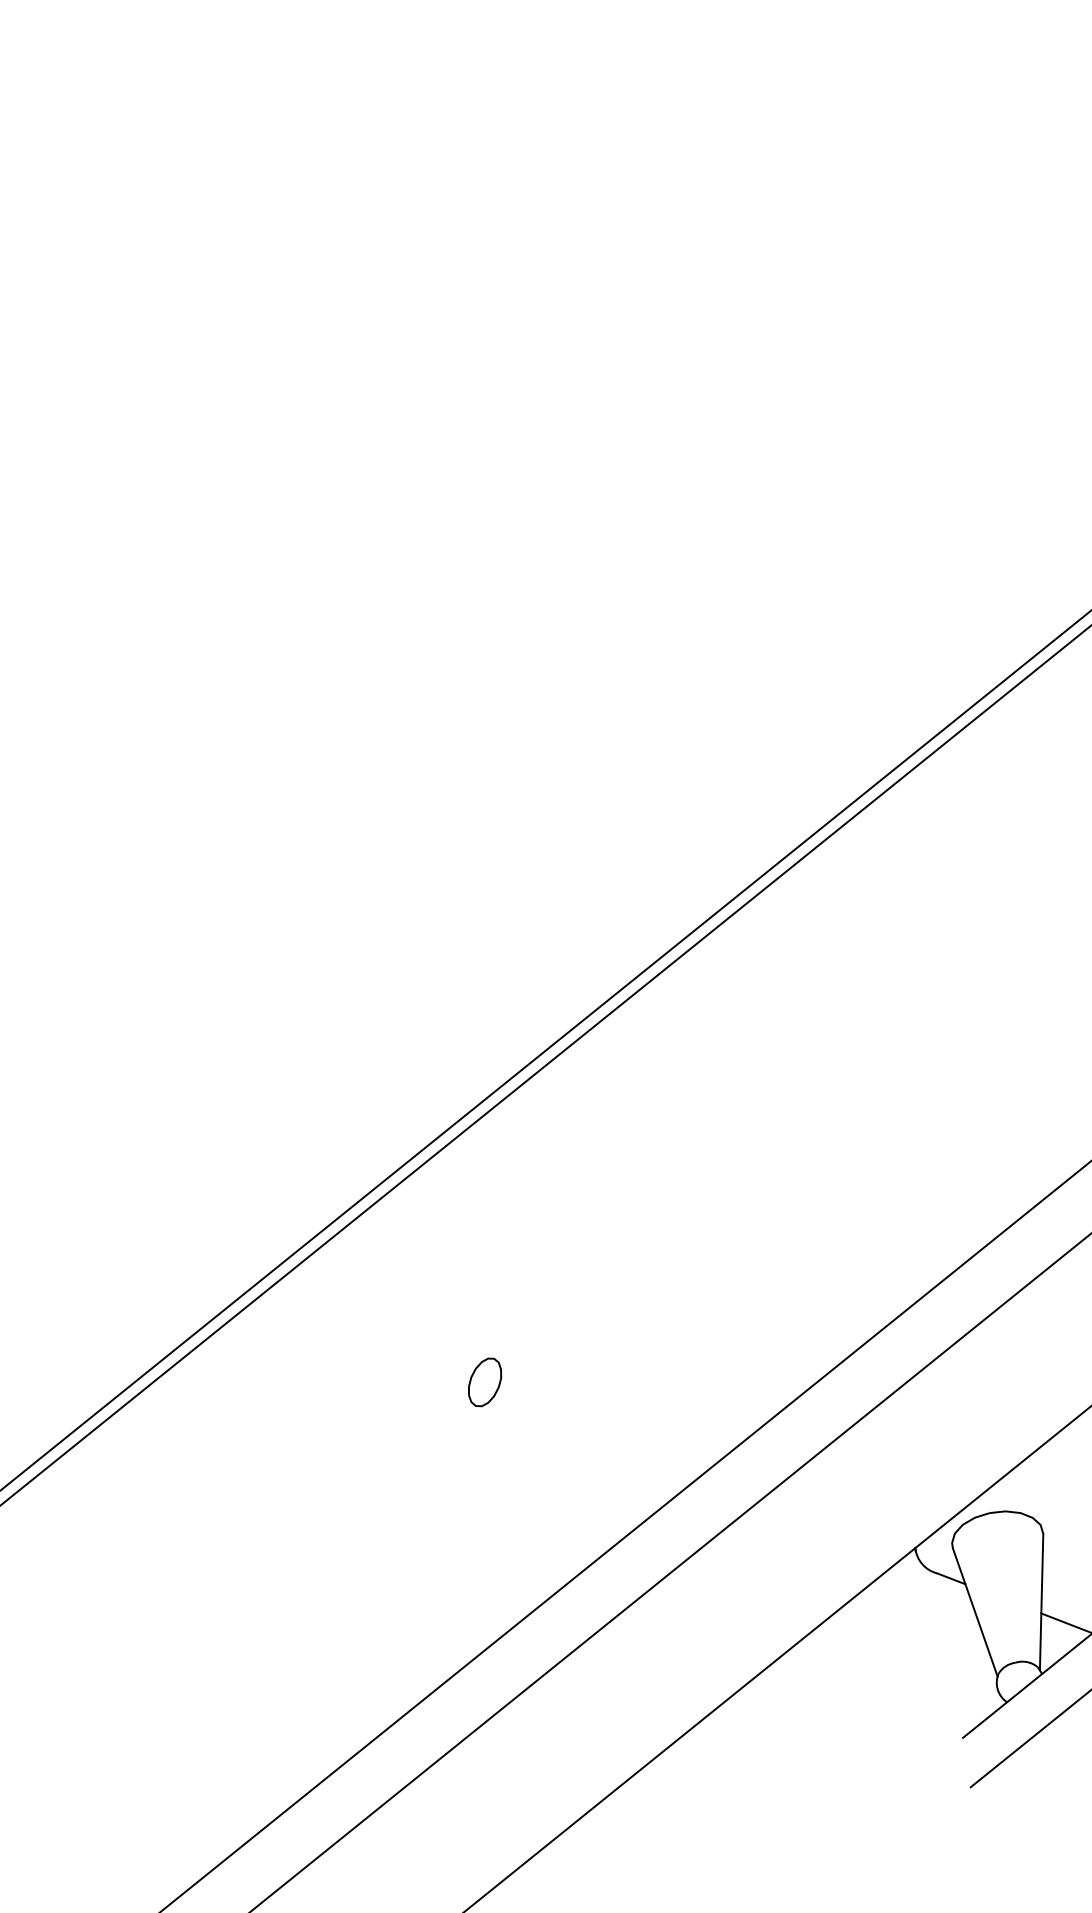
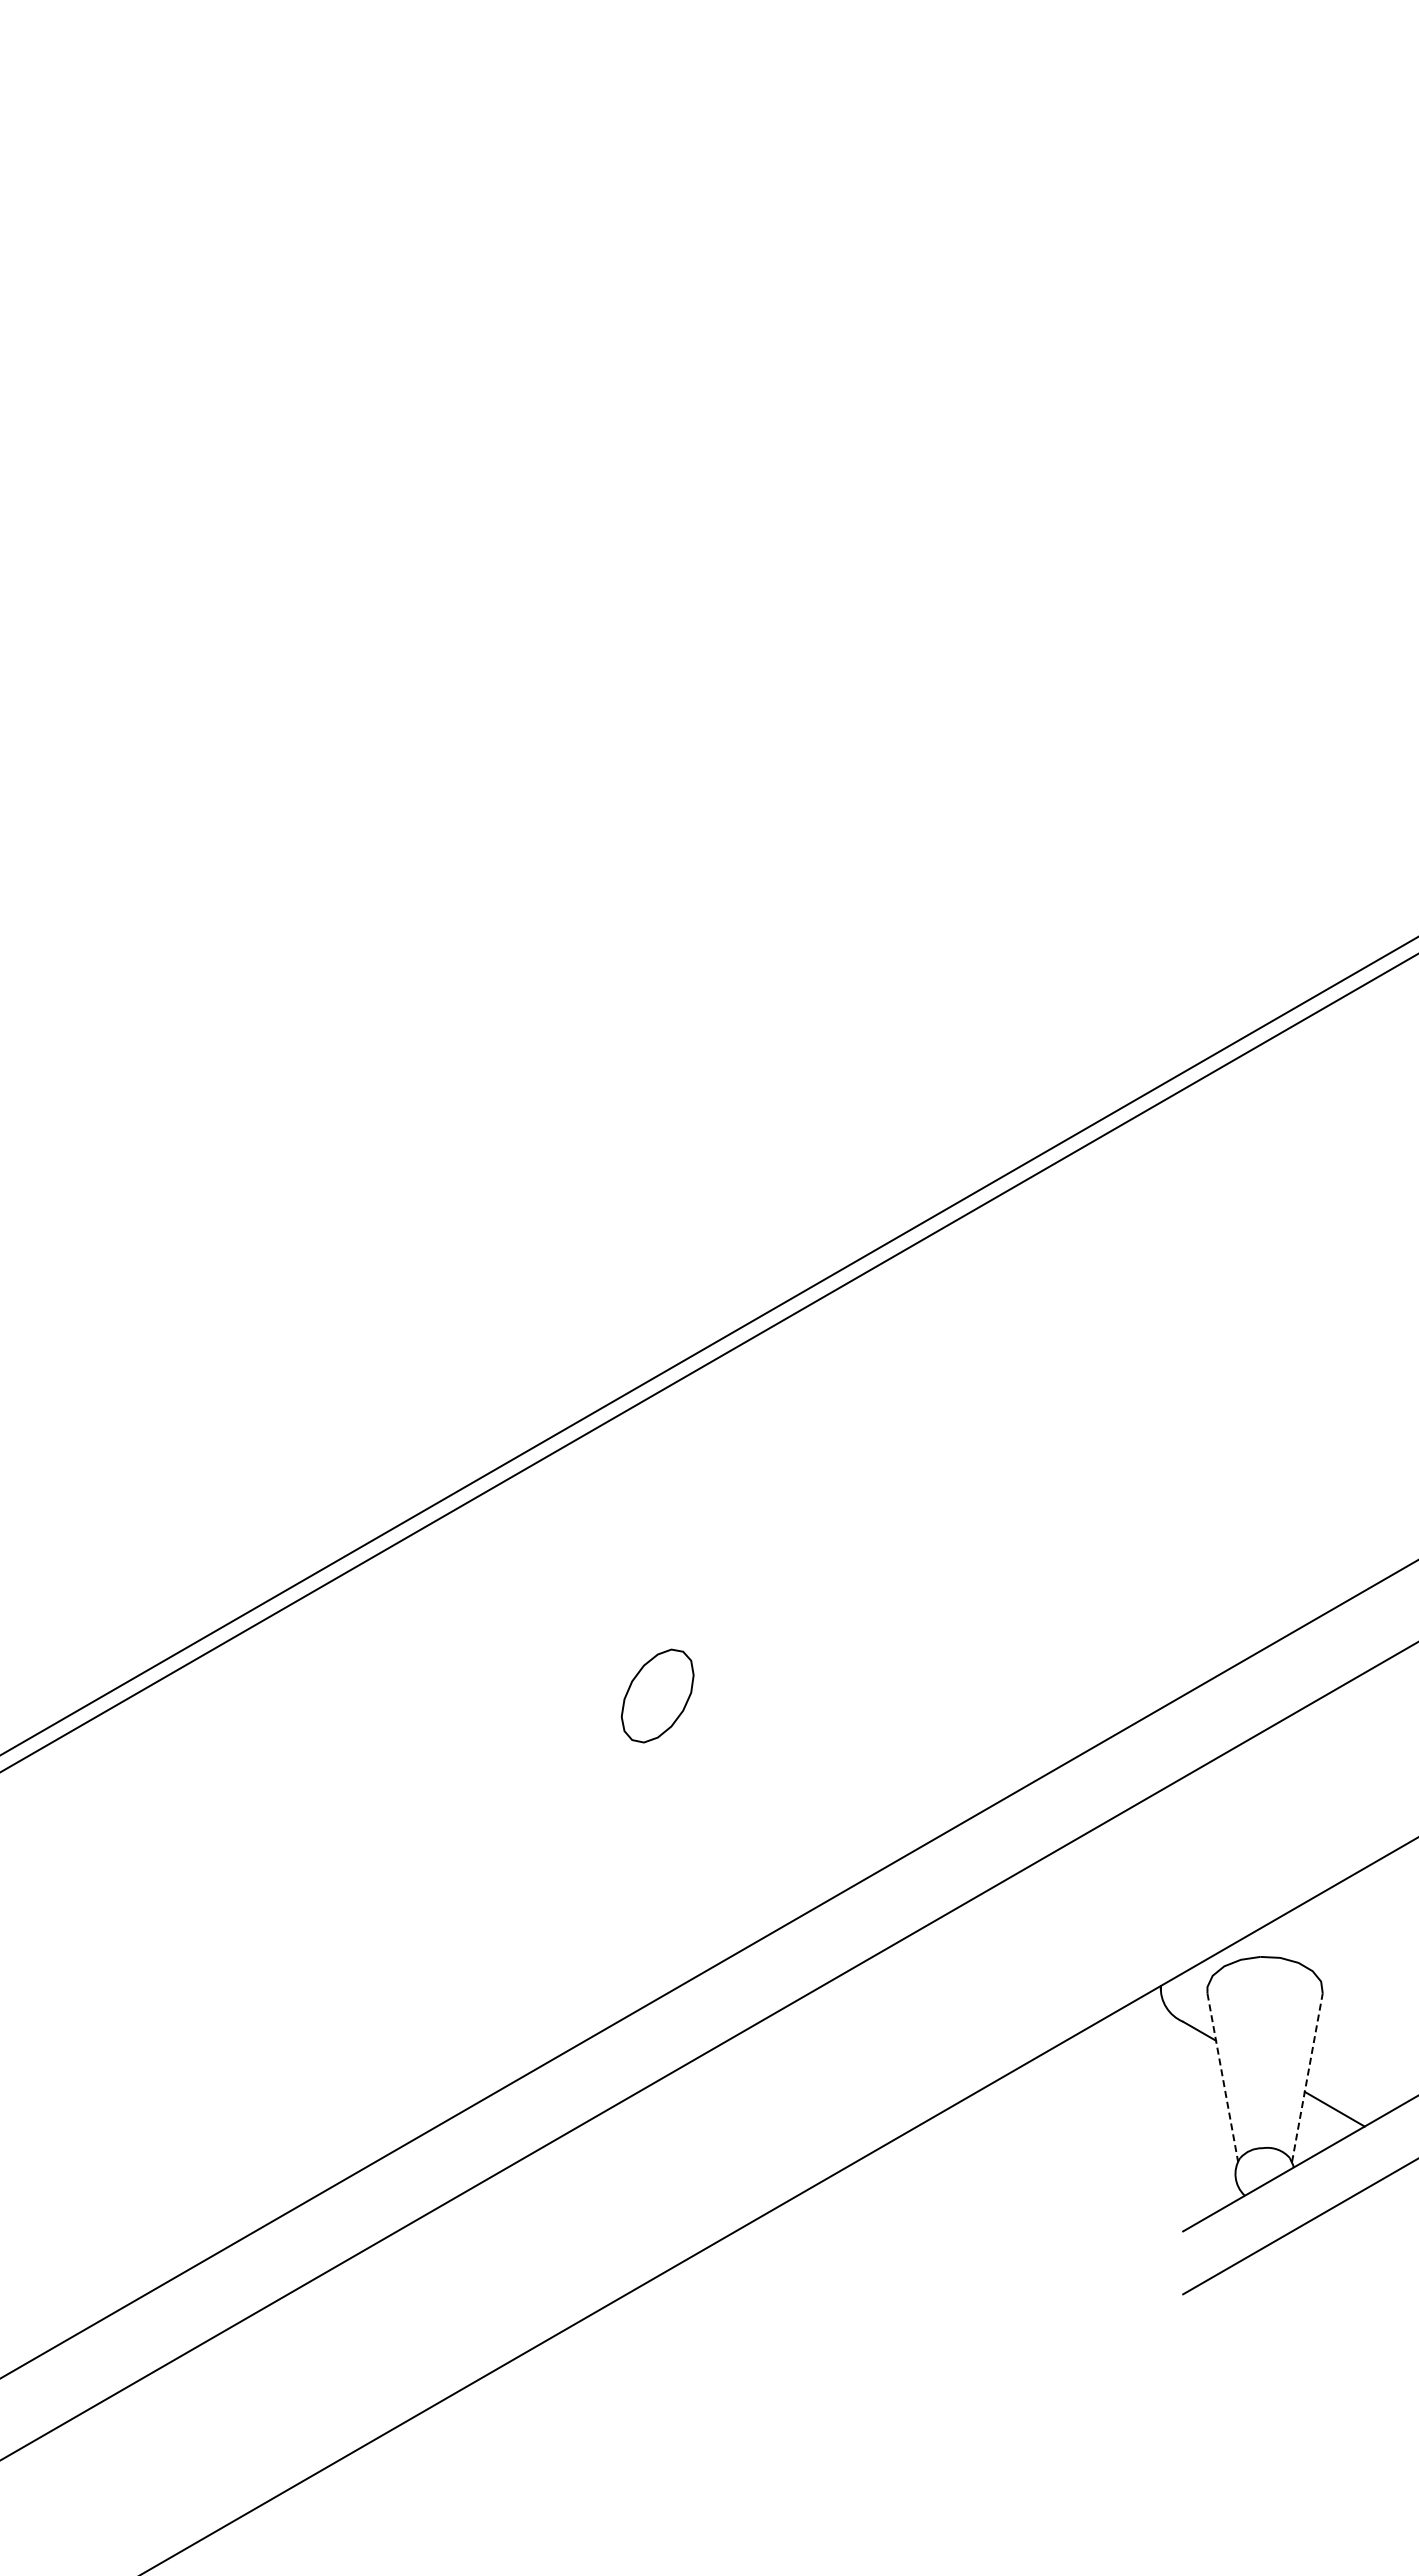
part: (484, 1382) -> (657, 1695), size x1.6
line: (1041, 1601) -> (1307, 2077), solid -> dashed
line: (974, 1612) -> (1222, 2077), solid -> dashed

